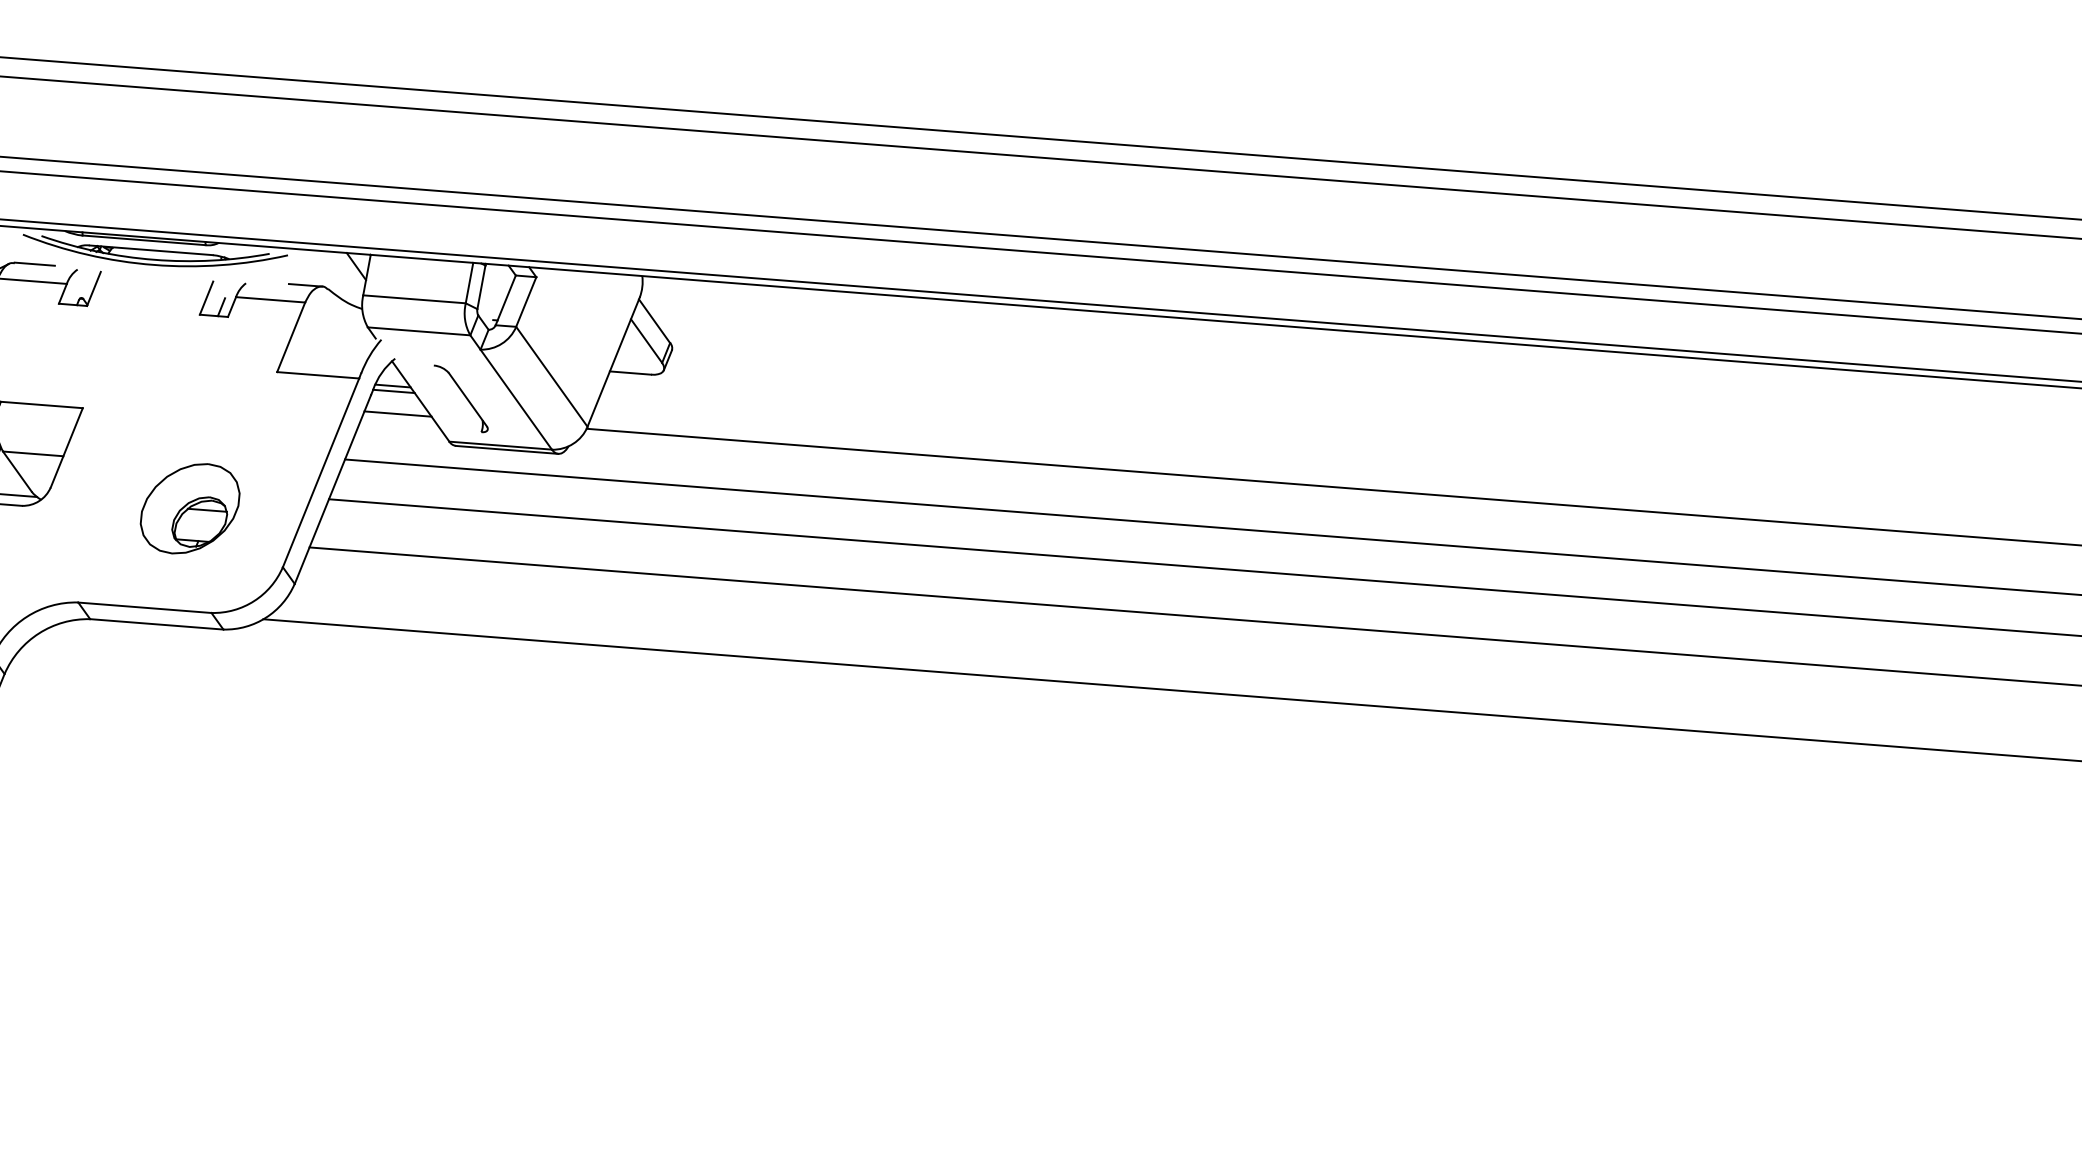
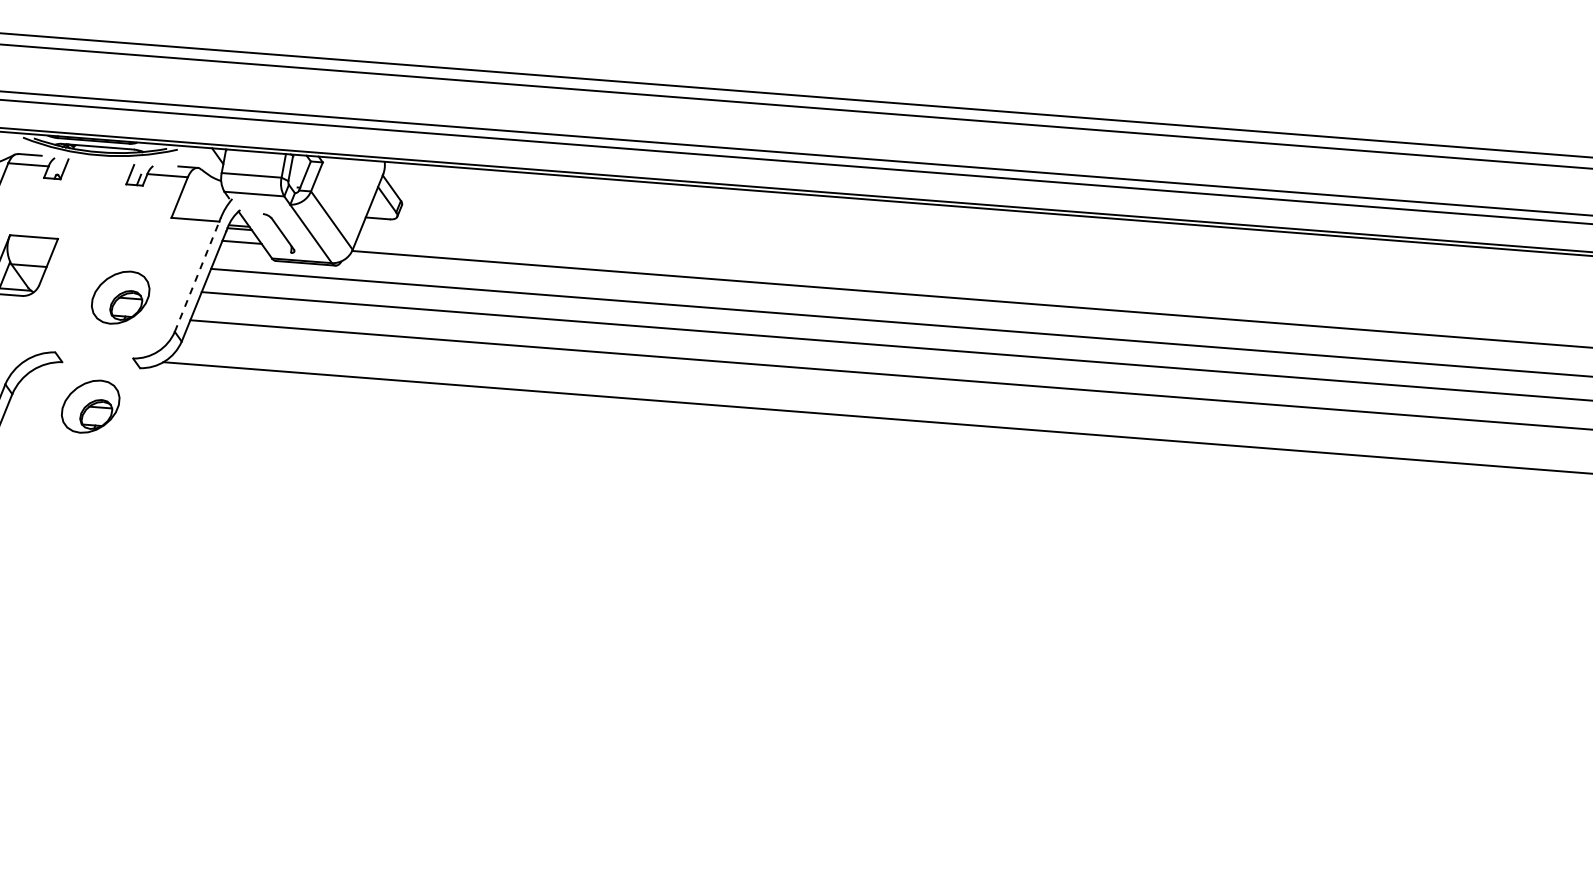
line: (321, 472) -> (197, 276), solid -> dashed
line: (145, 607) -> (94, 355), removed
line: (157, 624) -> (101, 365), removed
part: (138, 695) -> (90, 406), added

